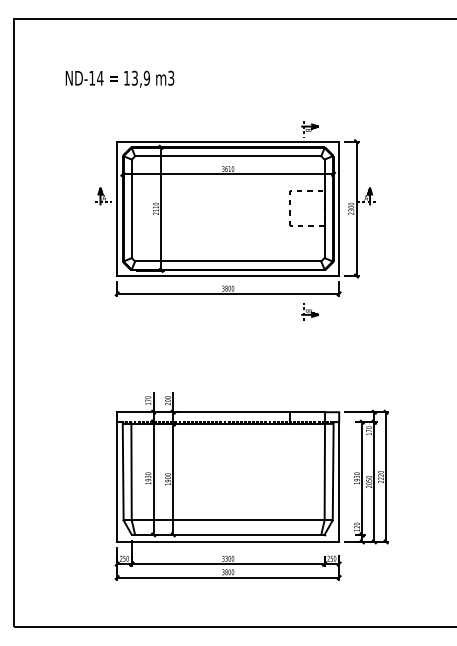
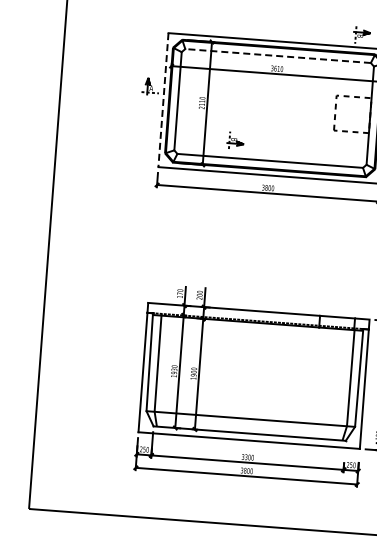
line: (227, 156) -> (277, 56), solid -> dashed
line: (117, 209) -> (163, 100), solid -> dashed
part: (309, 311) -> (234, 140), moved

